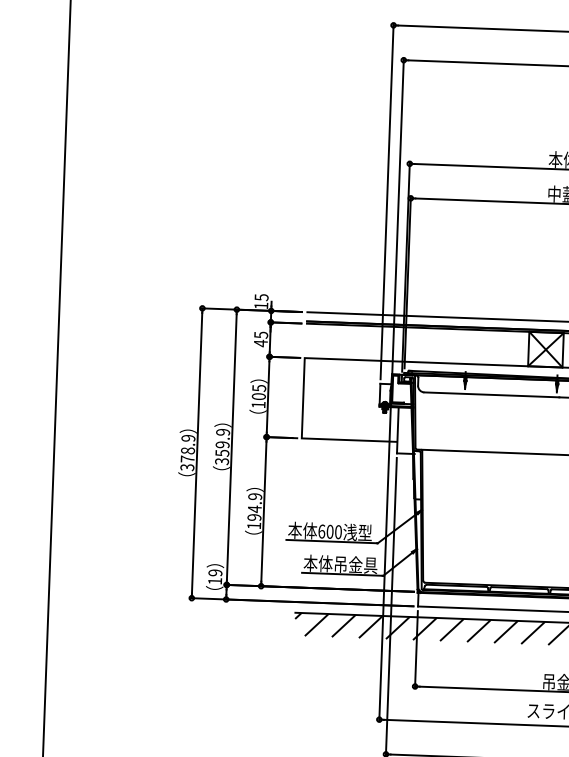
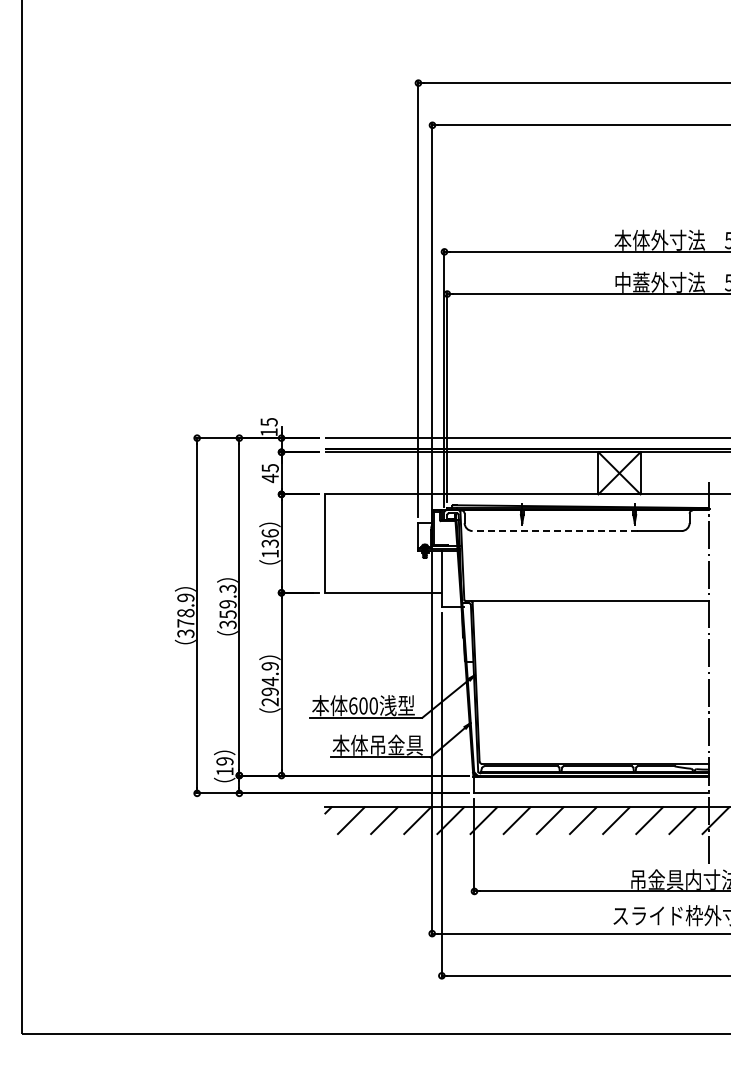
text: (258, 392) -> (269, 538), 105 -> 136
line: (491, 395) -> (555, 531), solid -> dashed
text: (222, 431) -> (227, 588), 359.9 -> 359.3
text: (253, 525) -> (269, 701), 194.9 -> 294.9

